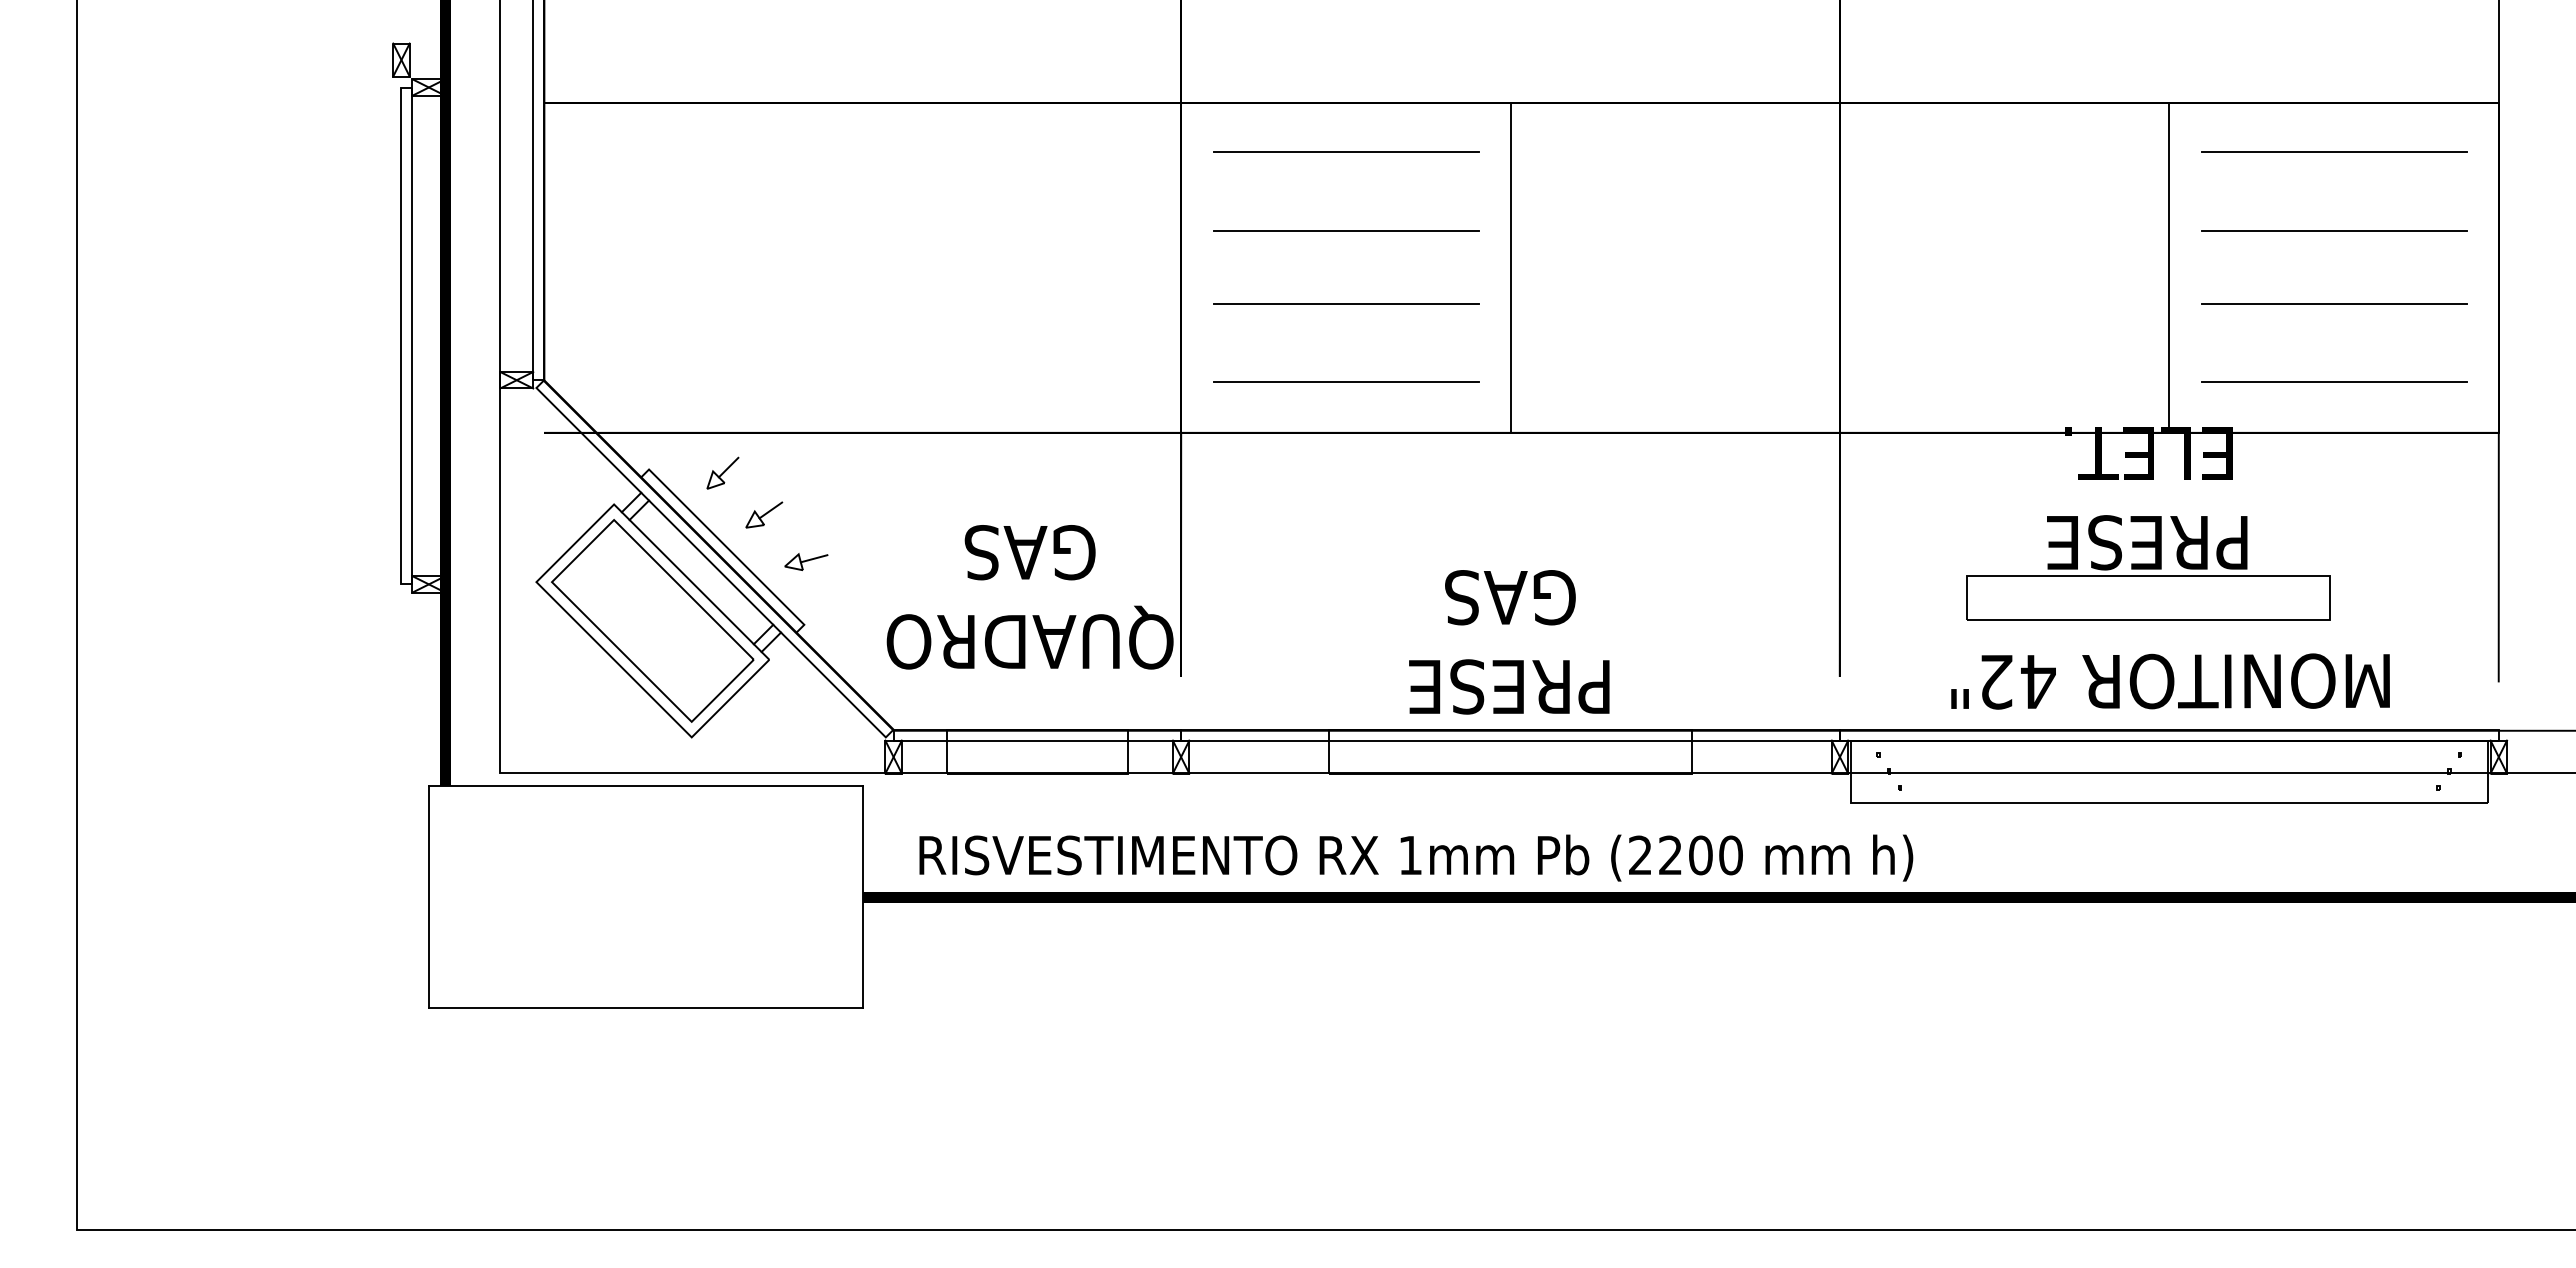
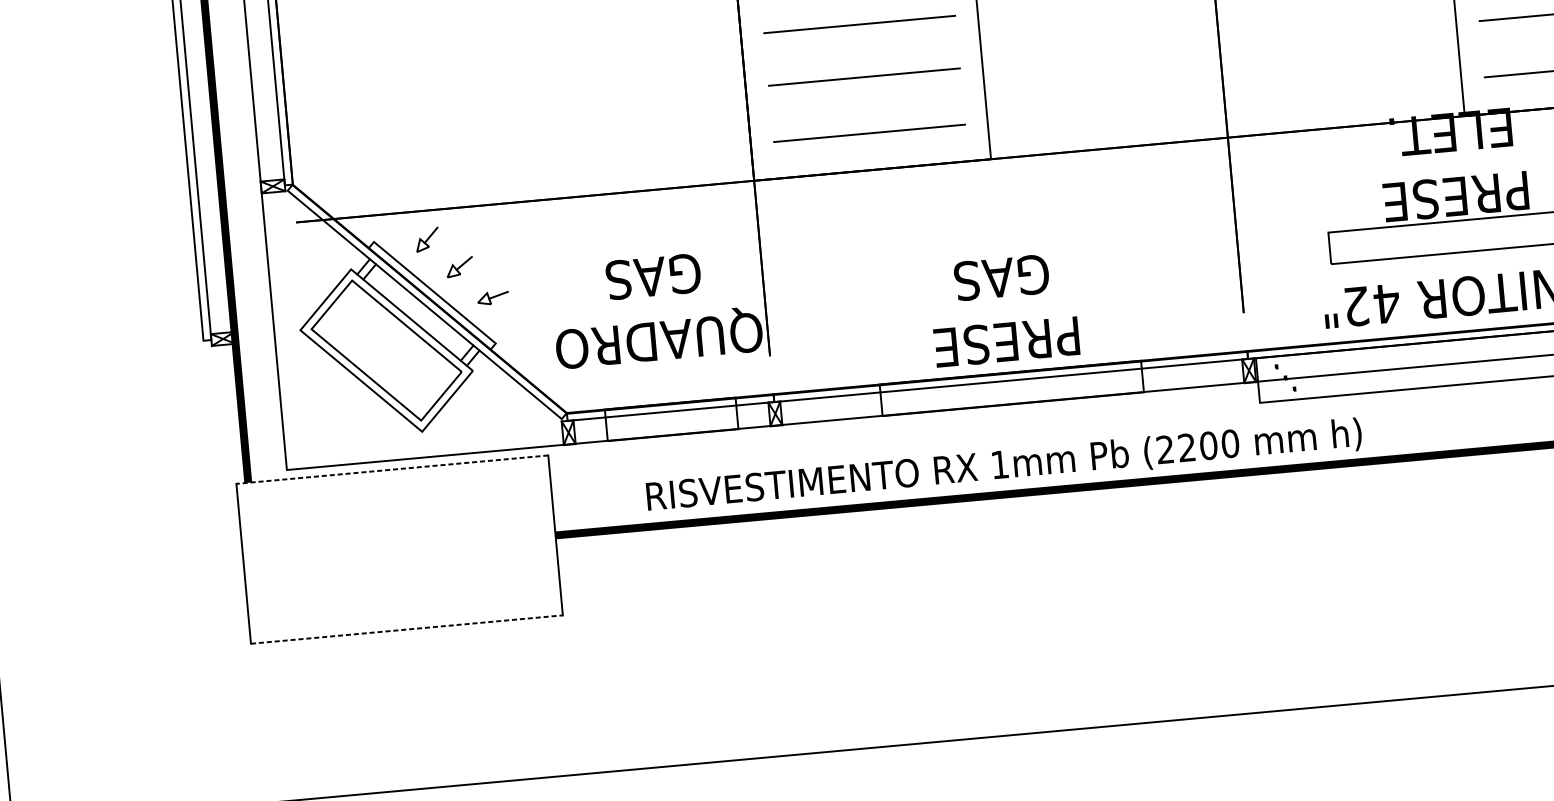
line: (645, 785) -> (392, 469), solid -> dashed
text: (1416, 857) -> (1004, 465), moved
line: (645, 1008) -> (406, 629), solid -> dashed

